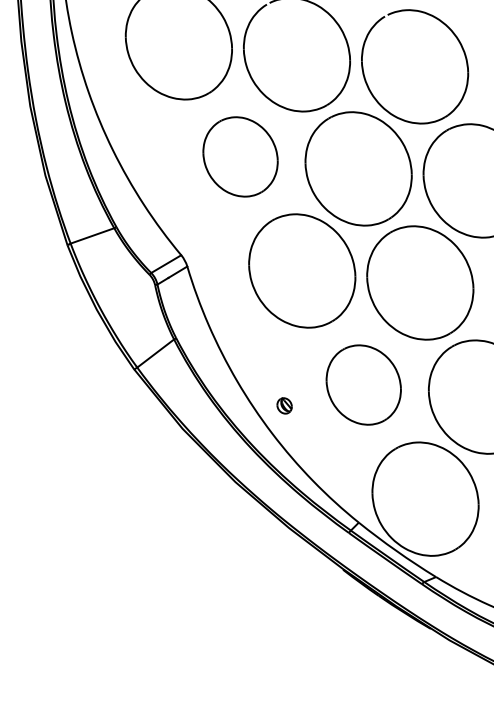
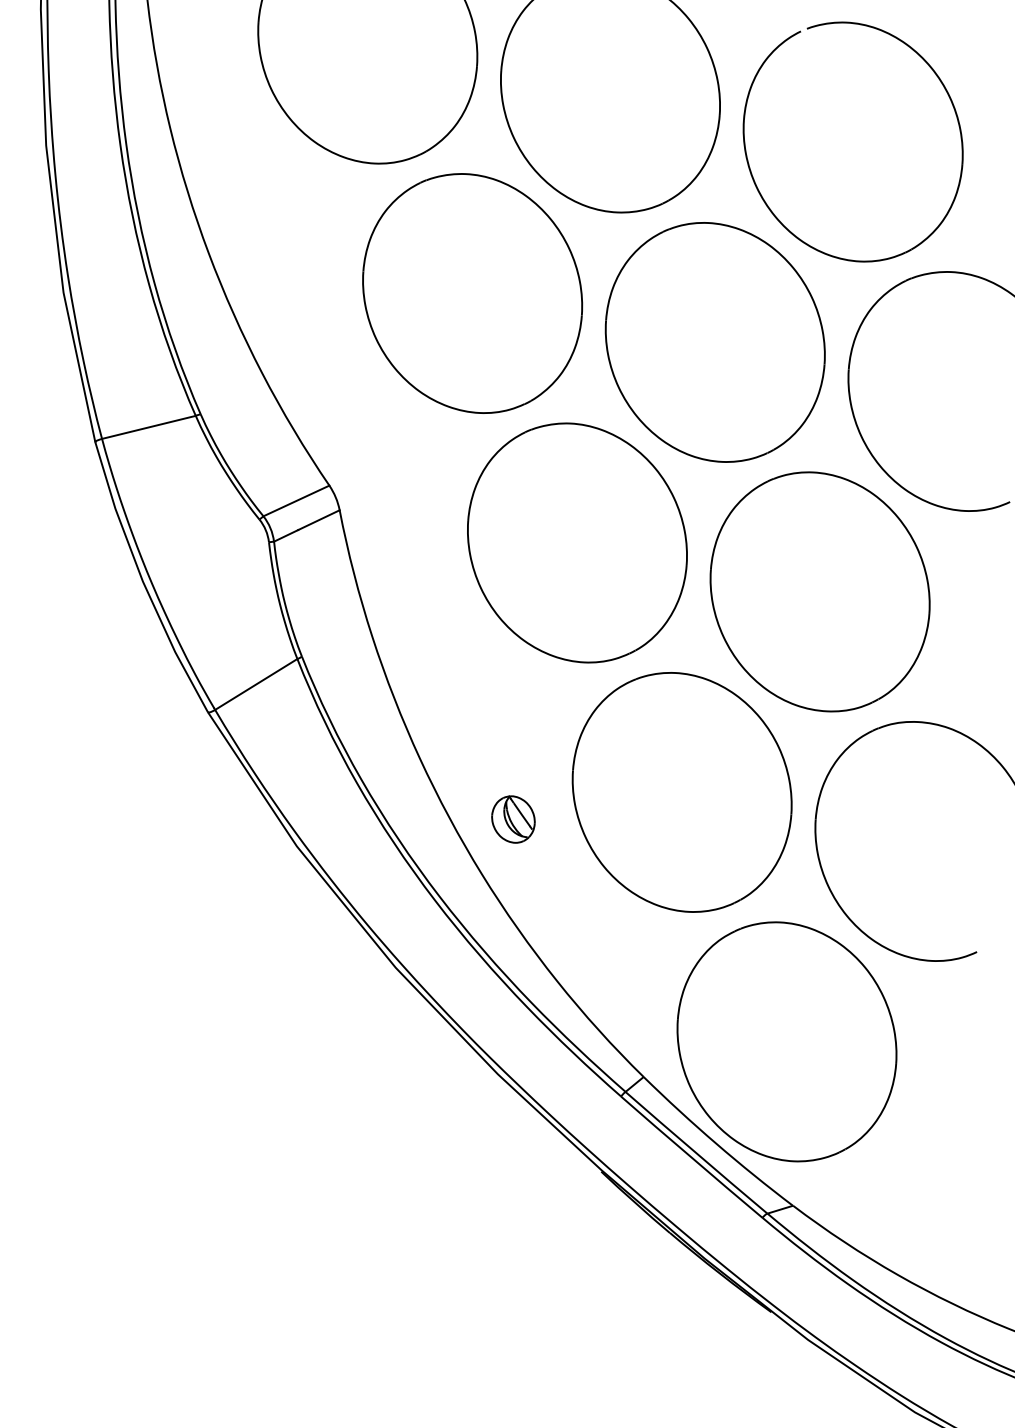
part: (240, 156) -> (472, 292), size x1.43
part: (363, 384) -> (681, 791), size x1.43
part: (284, 405) -> (513, 818), size x1.43

